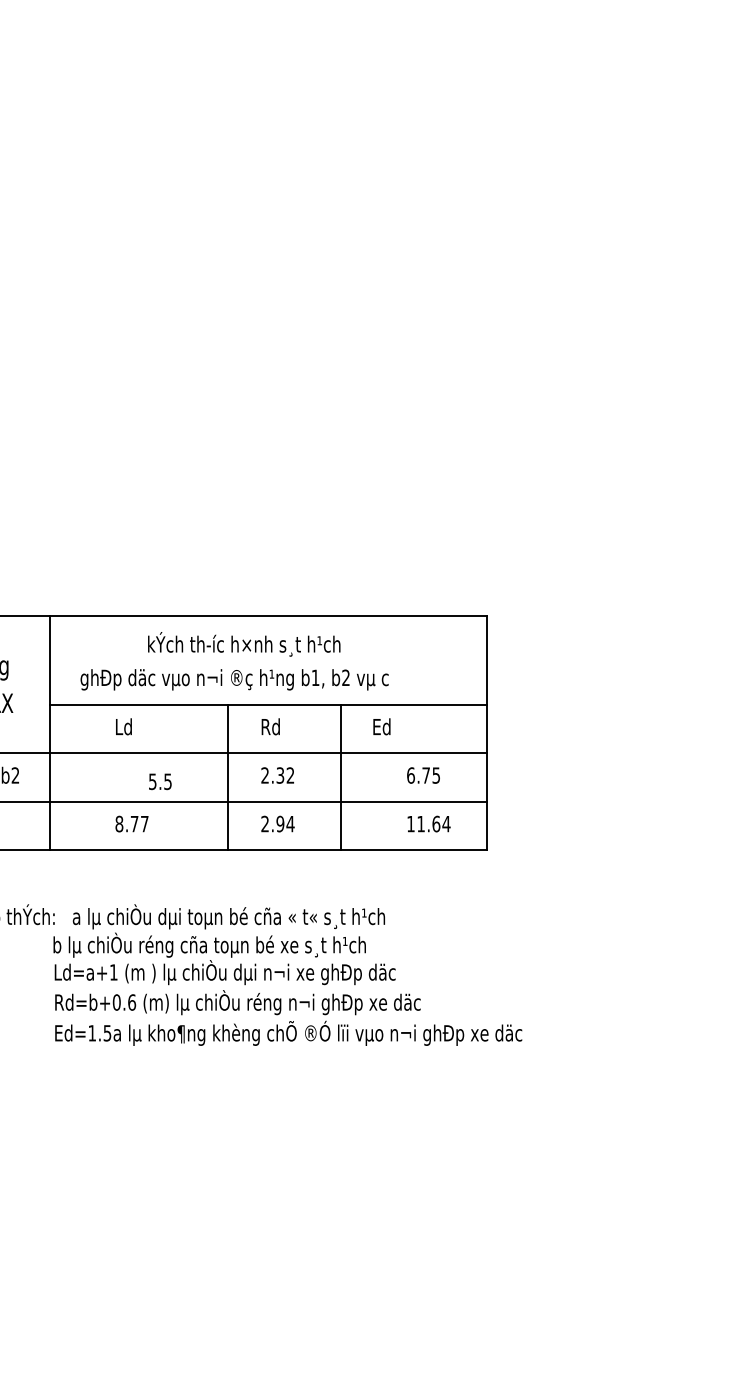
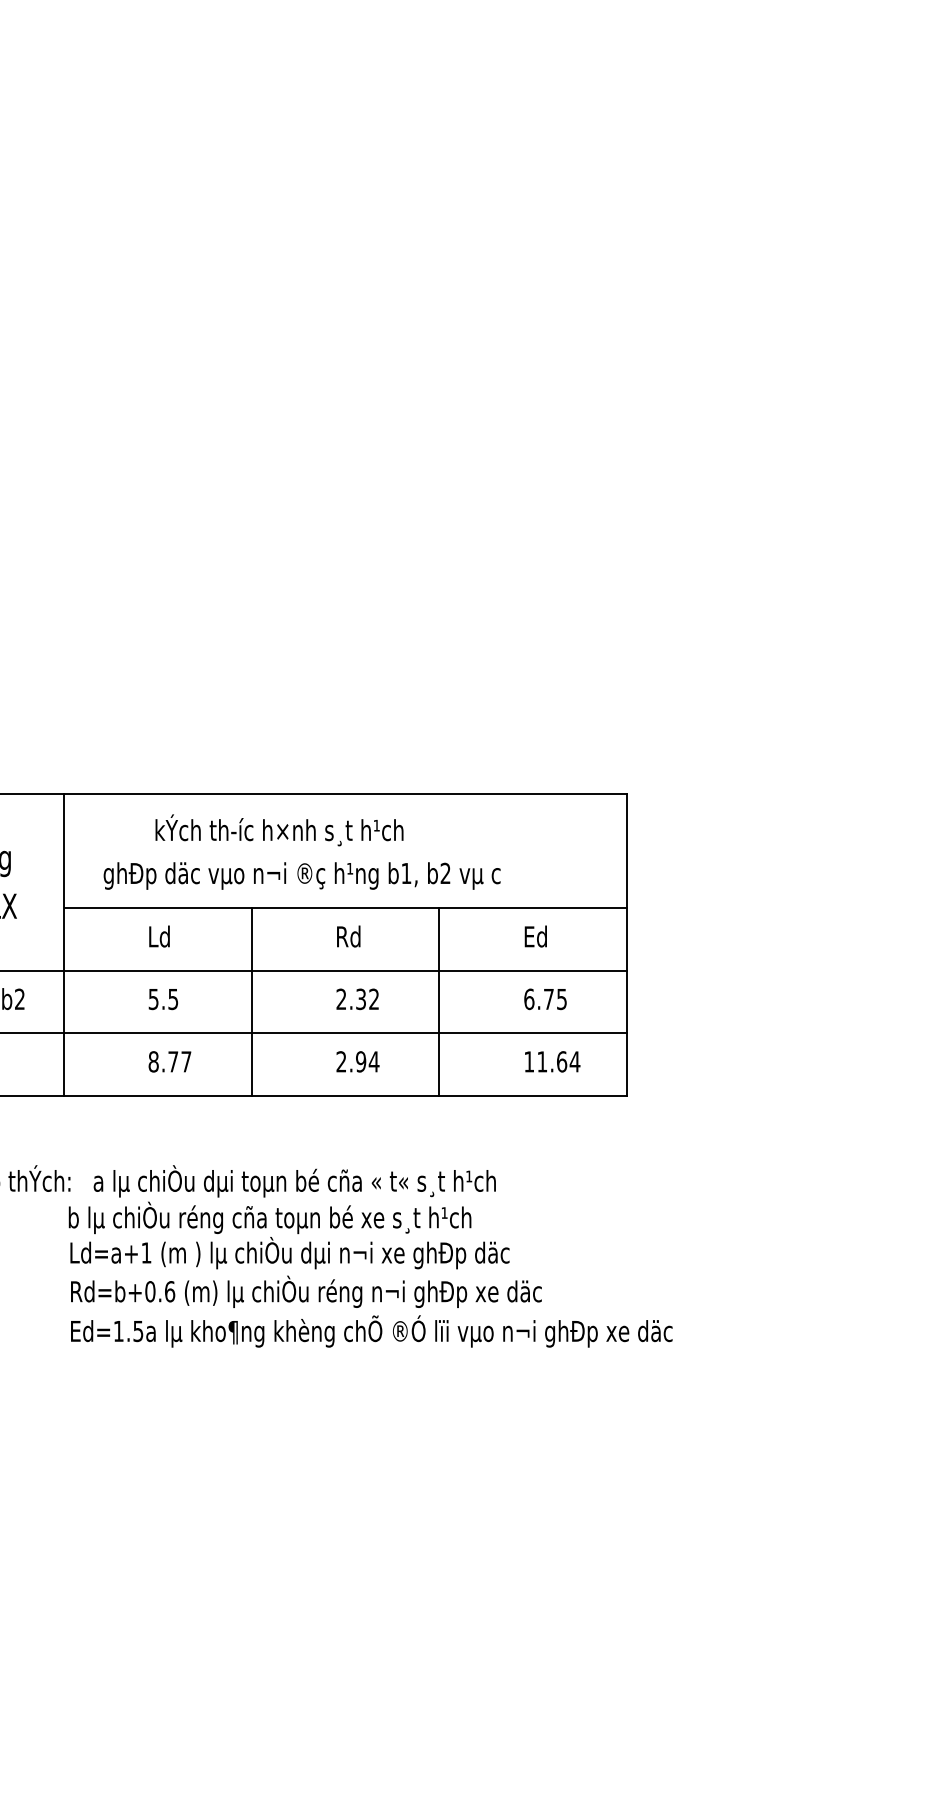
text: (244, 644) -> (279, 830), moved
text: (381, 726) -> (535, 936), moved
line: (227, 777) -> (251, 1001), moved
text: (159, 781) -> (162, 999), moved

